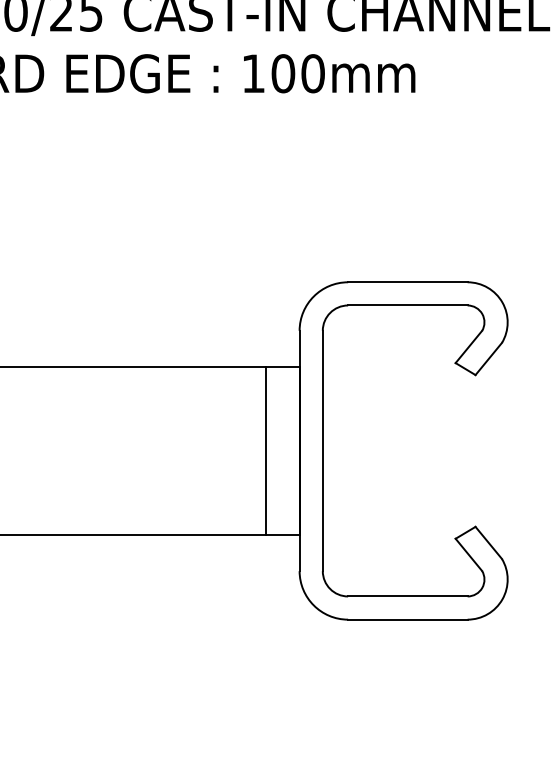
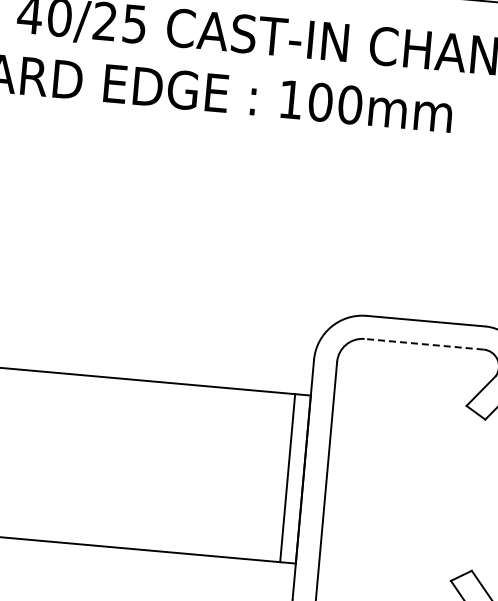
line: (407, 305) -> (423, 344), solid -> dashed
line: (265, 450) -> (287, 477), moved

